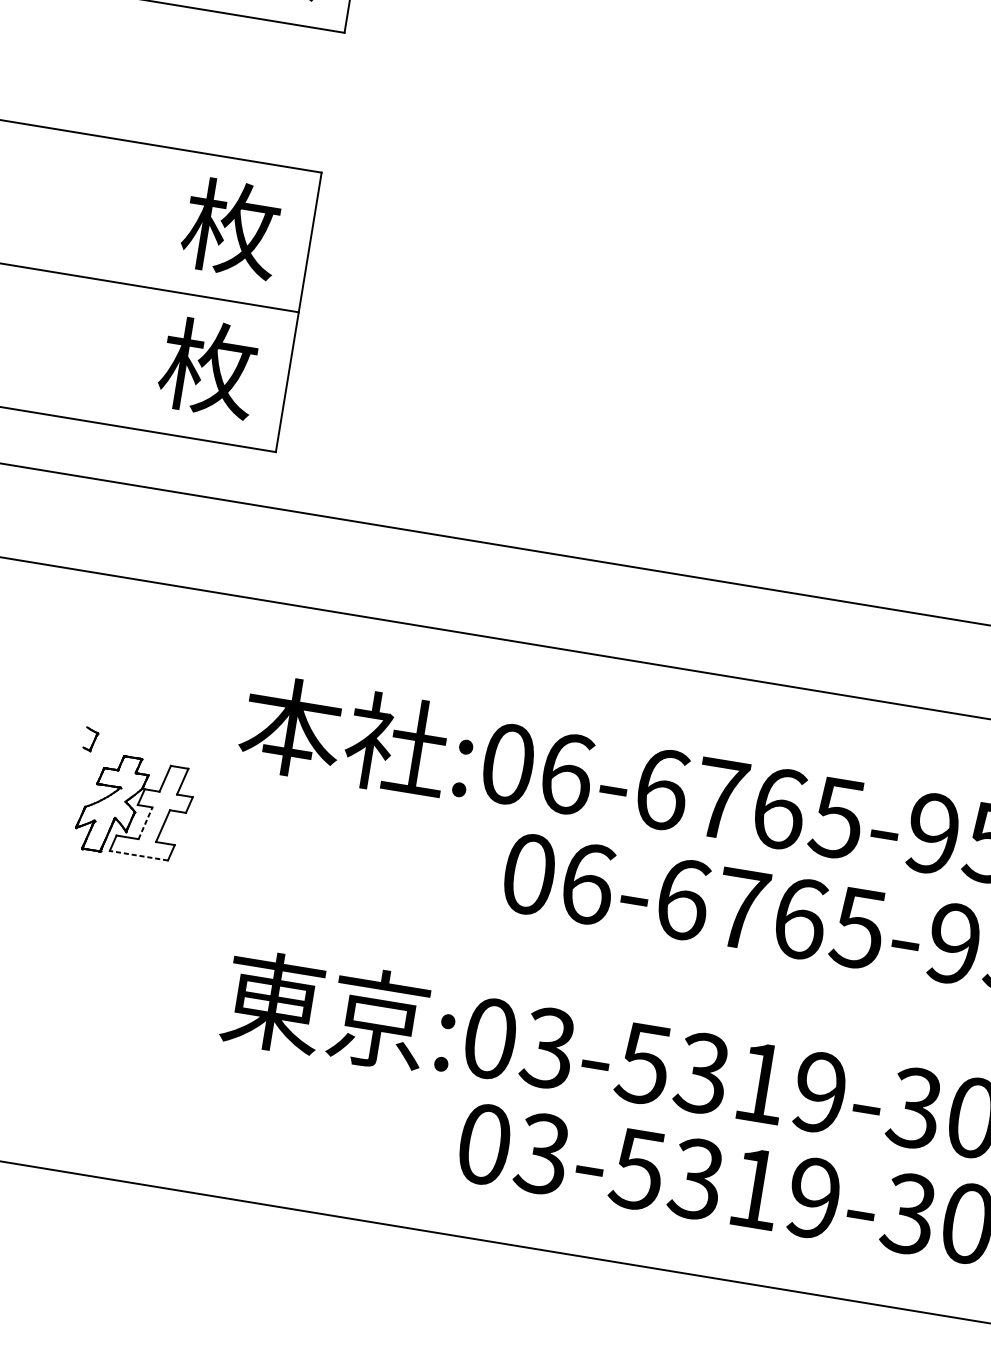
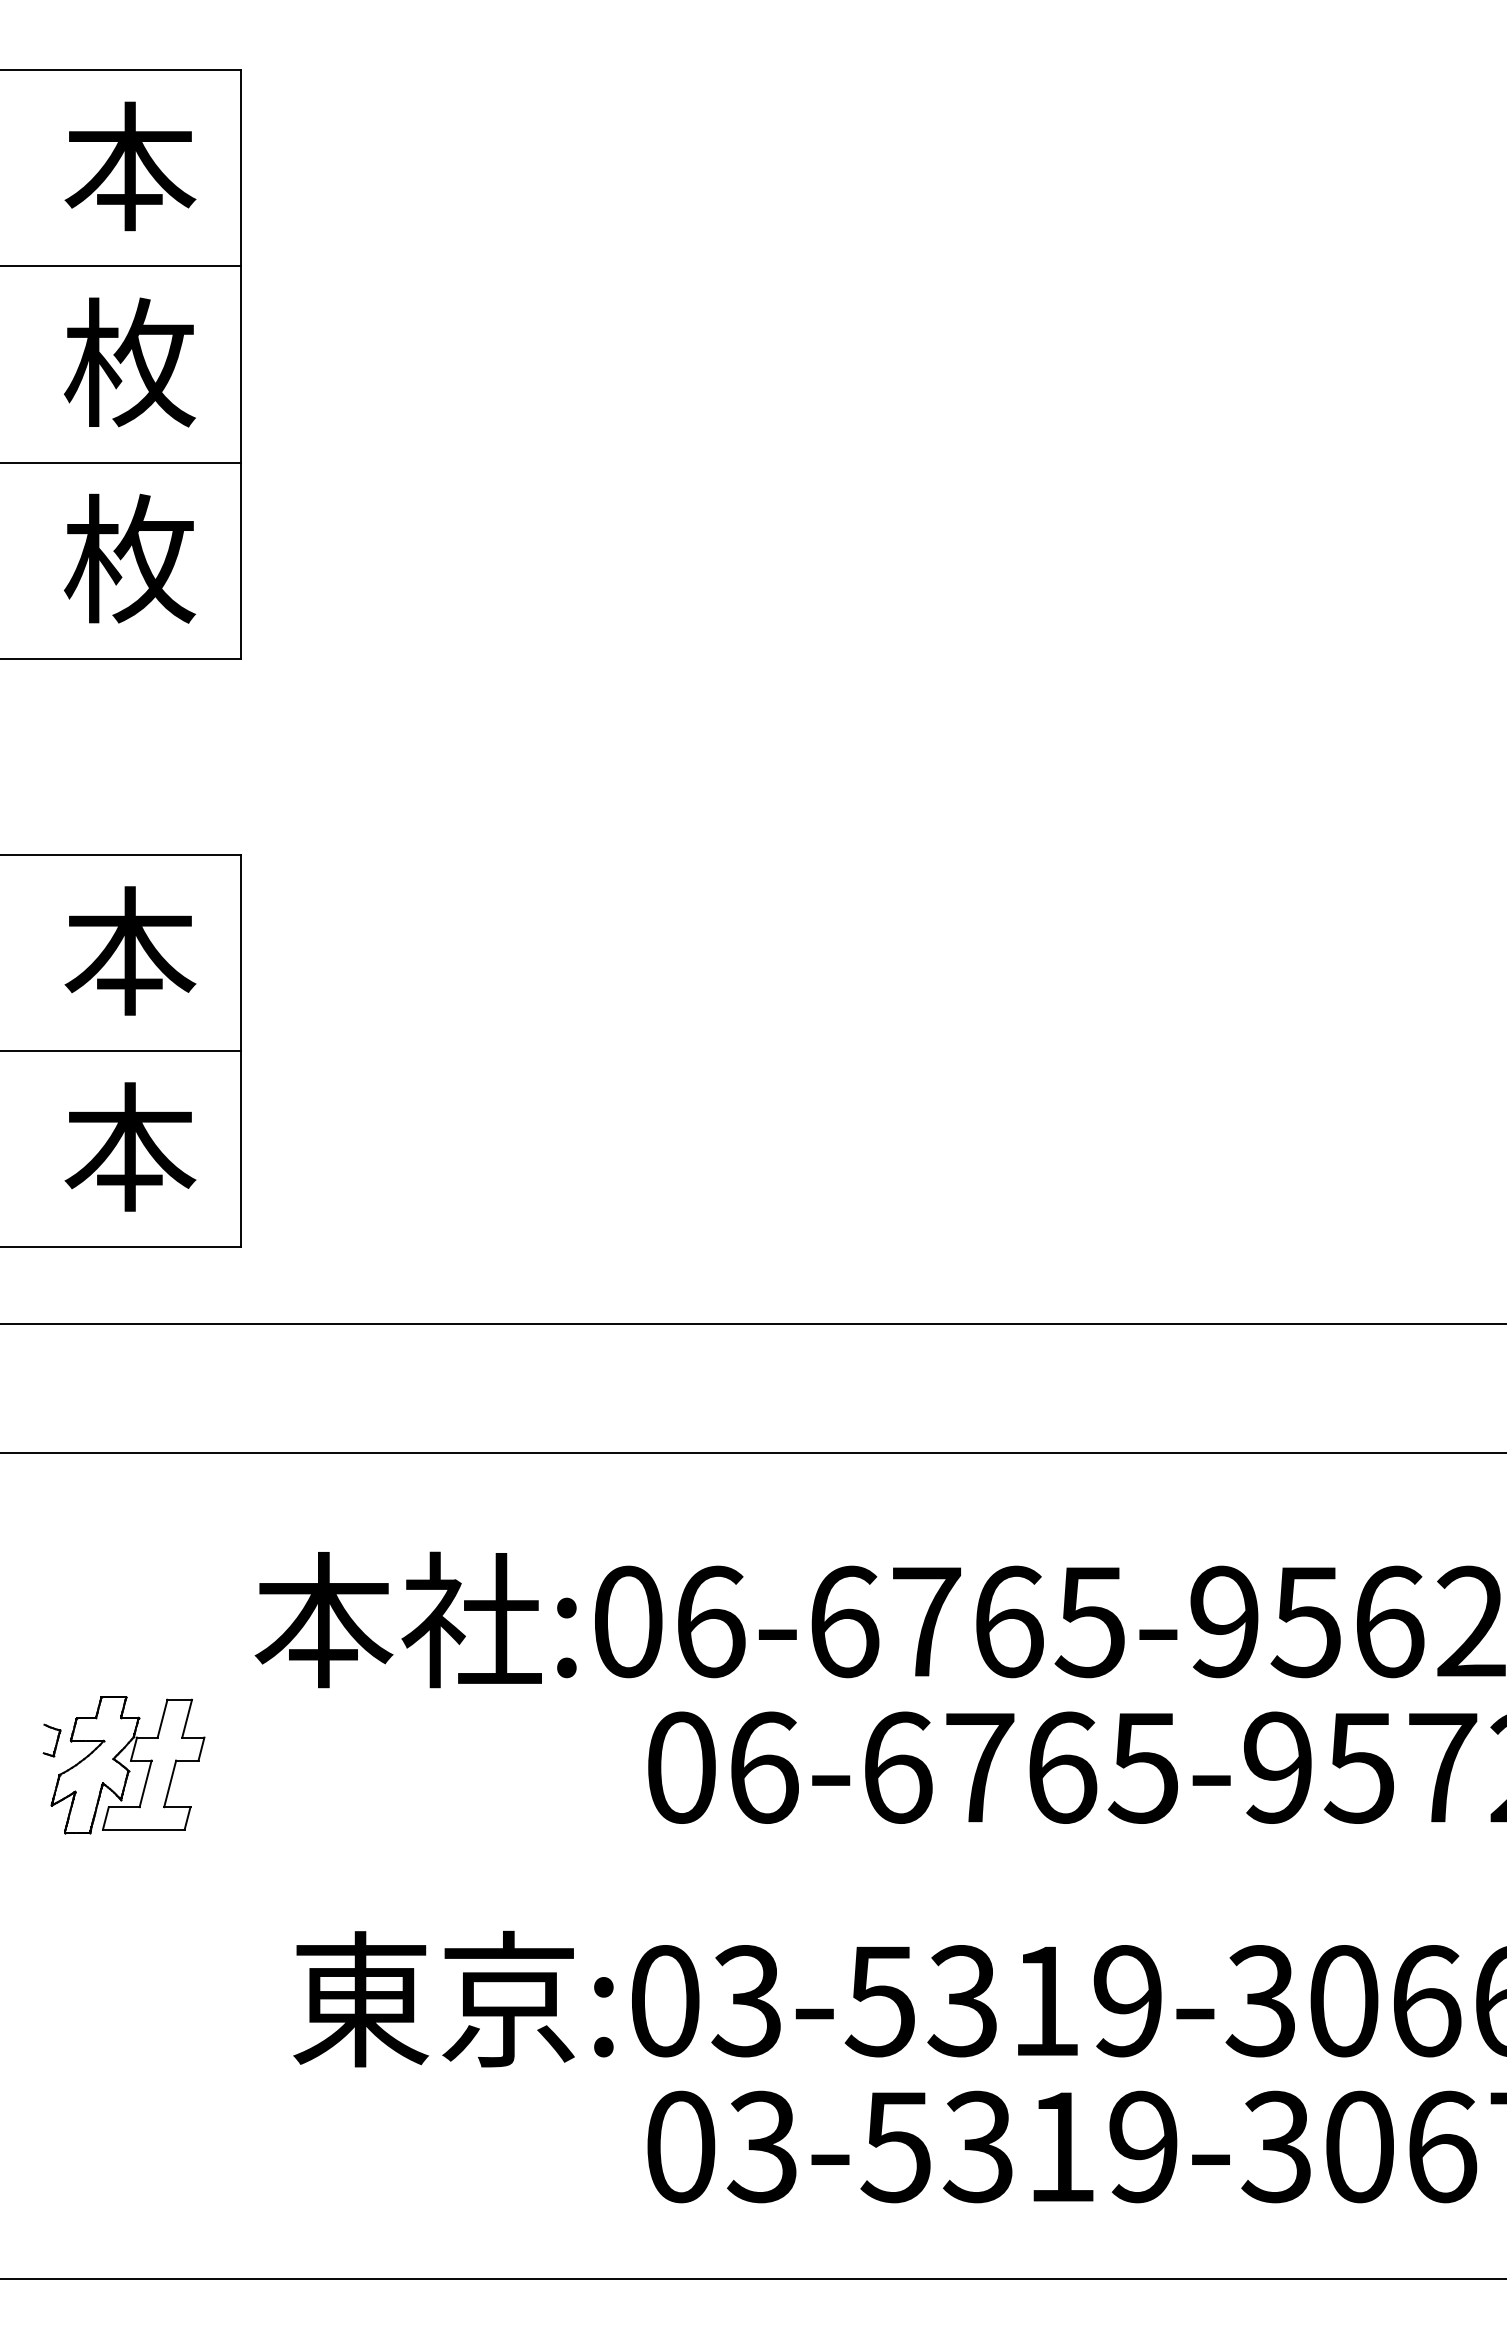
text: (231, 227) -> (129, 950), 枚 -> 本
text: (208, 368) -> (129, 1147), 枚 -> 本
part: (90, 739) -> (51, 1740), moved
line: (145, 823) -> (145, 1783), dashed -> solid
line: (138, 855) -> (143, 1829), dashed -> solid

